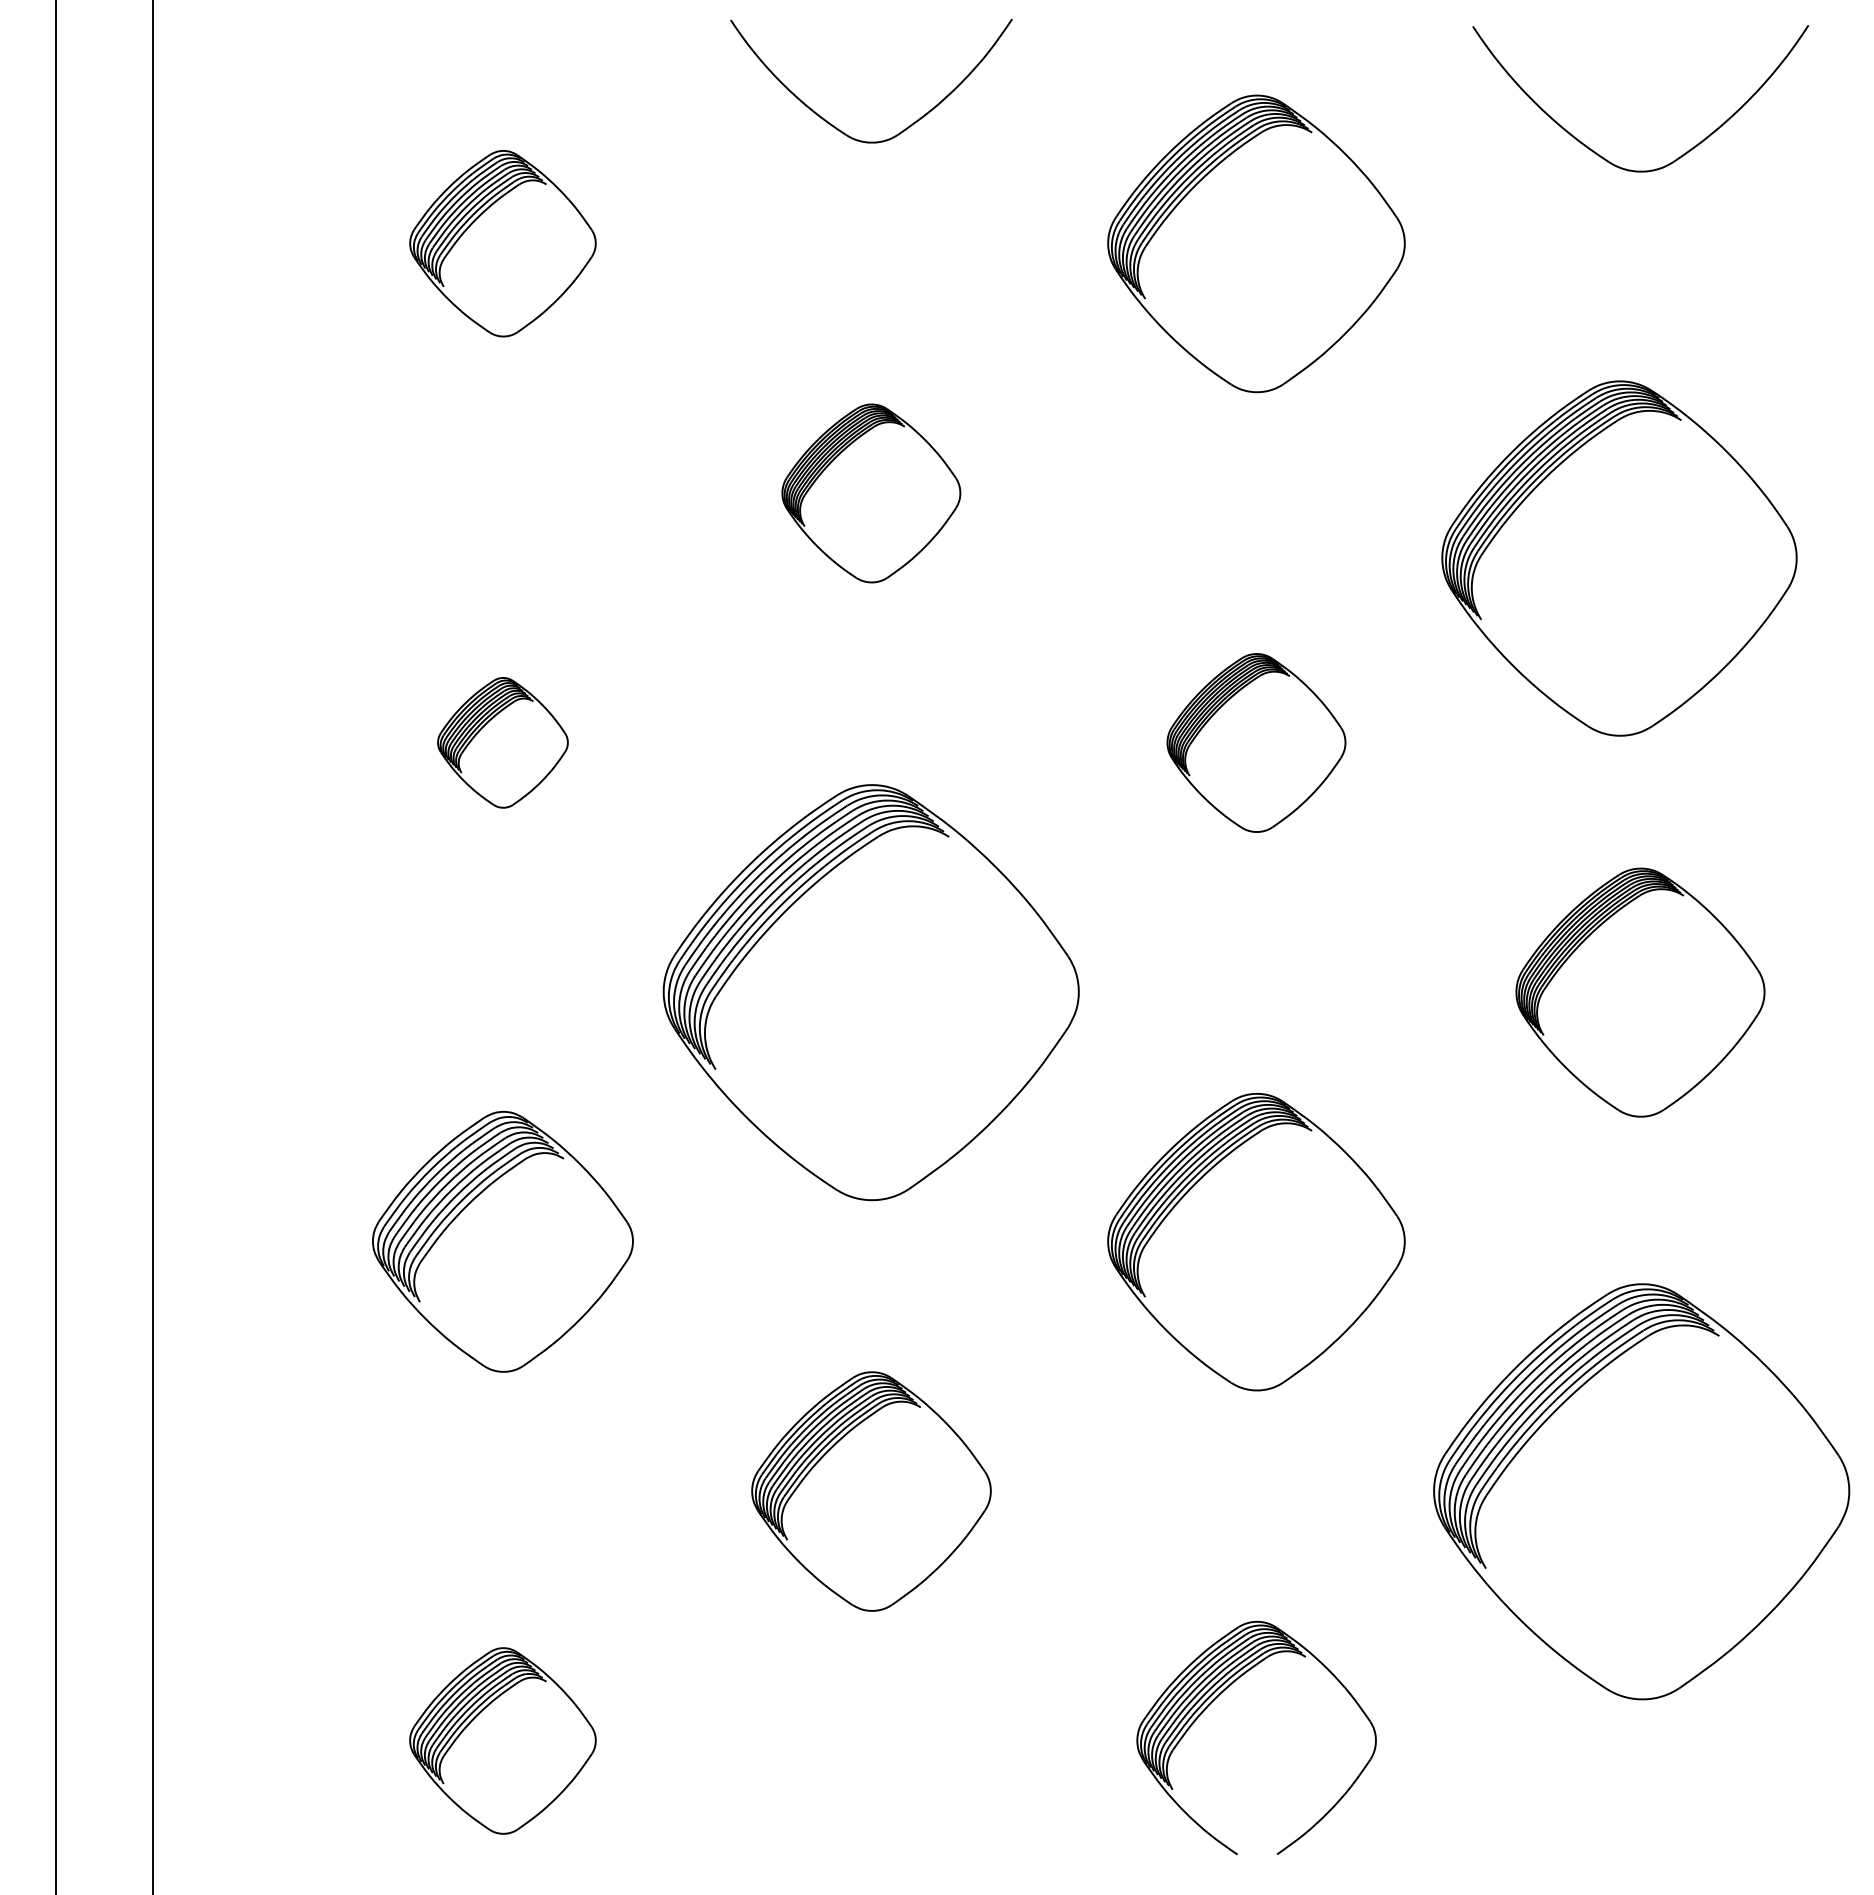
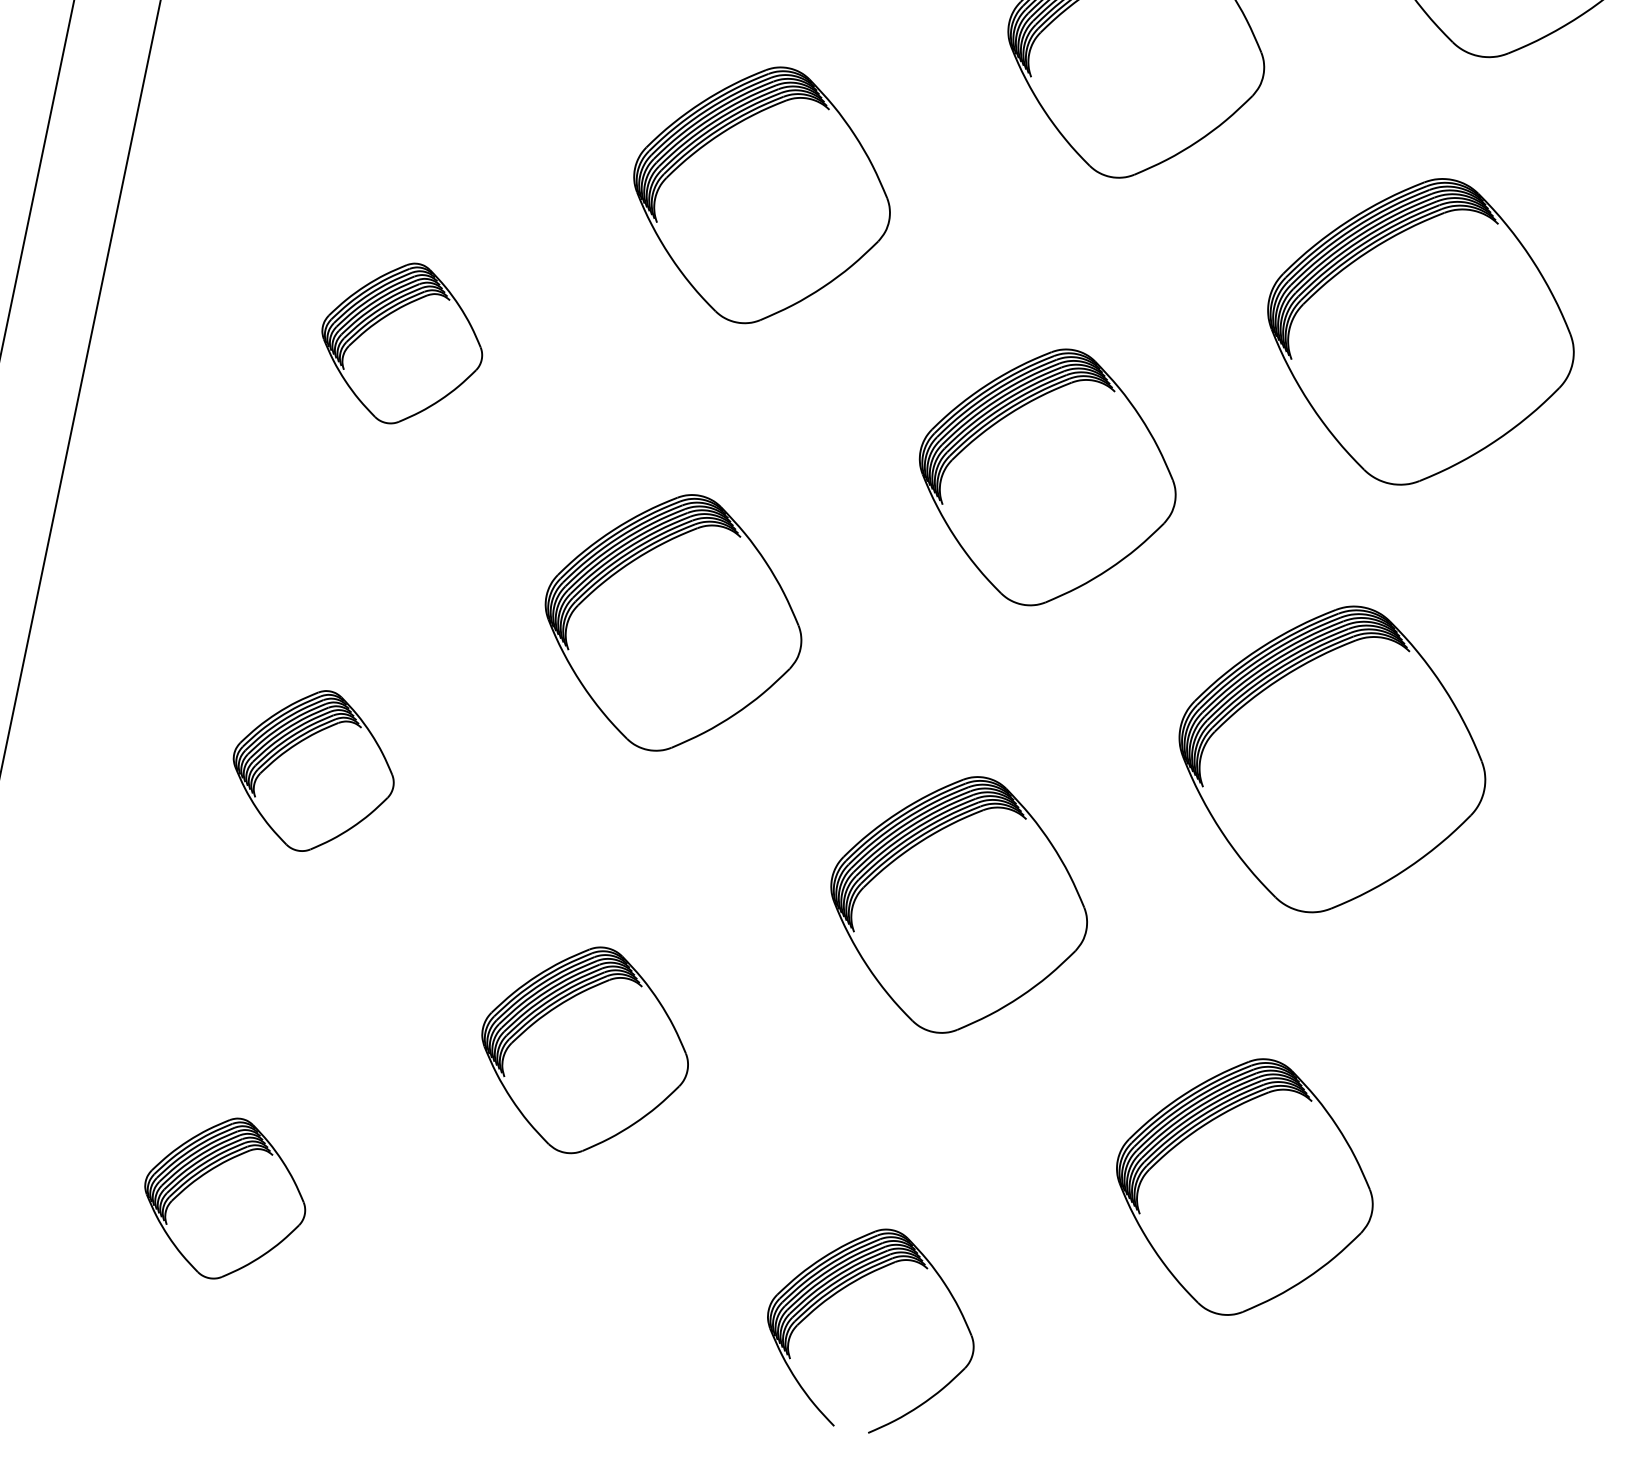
part: (871, 493) -> (762, 195), size x1.67
part: (1619, 558) -> (1420, 331), moved
part: (502, 742) -> (401, 343), size x1.43
part: (1256, 742) -> (1047, 476), size x1.67
part: (871, 992) -> (673, 622), size x0.71
part: (1640, 992) -> (1332, 759), size x1.43
part: (502, 1241) -> (313, 770), size x0.71
part: (1641, 1491) -> (1244, 1186), size x0.71

